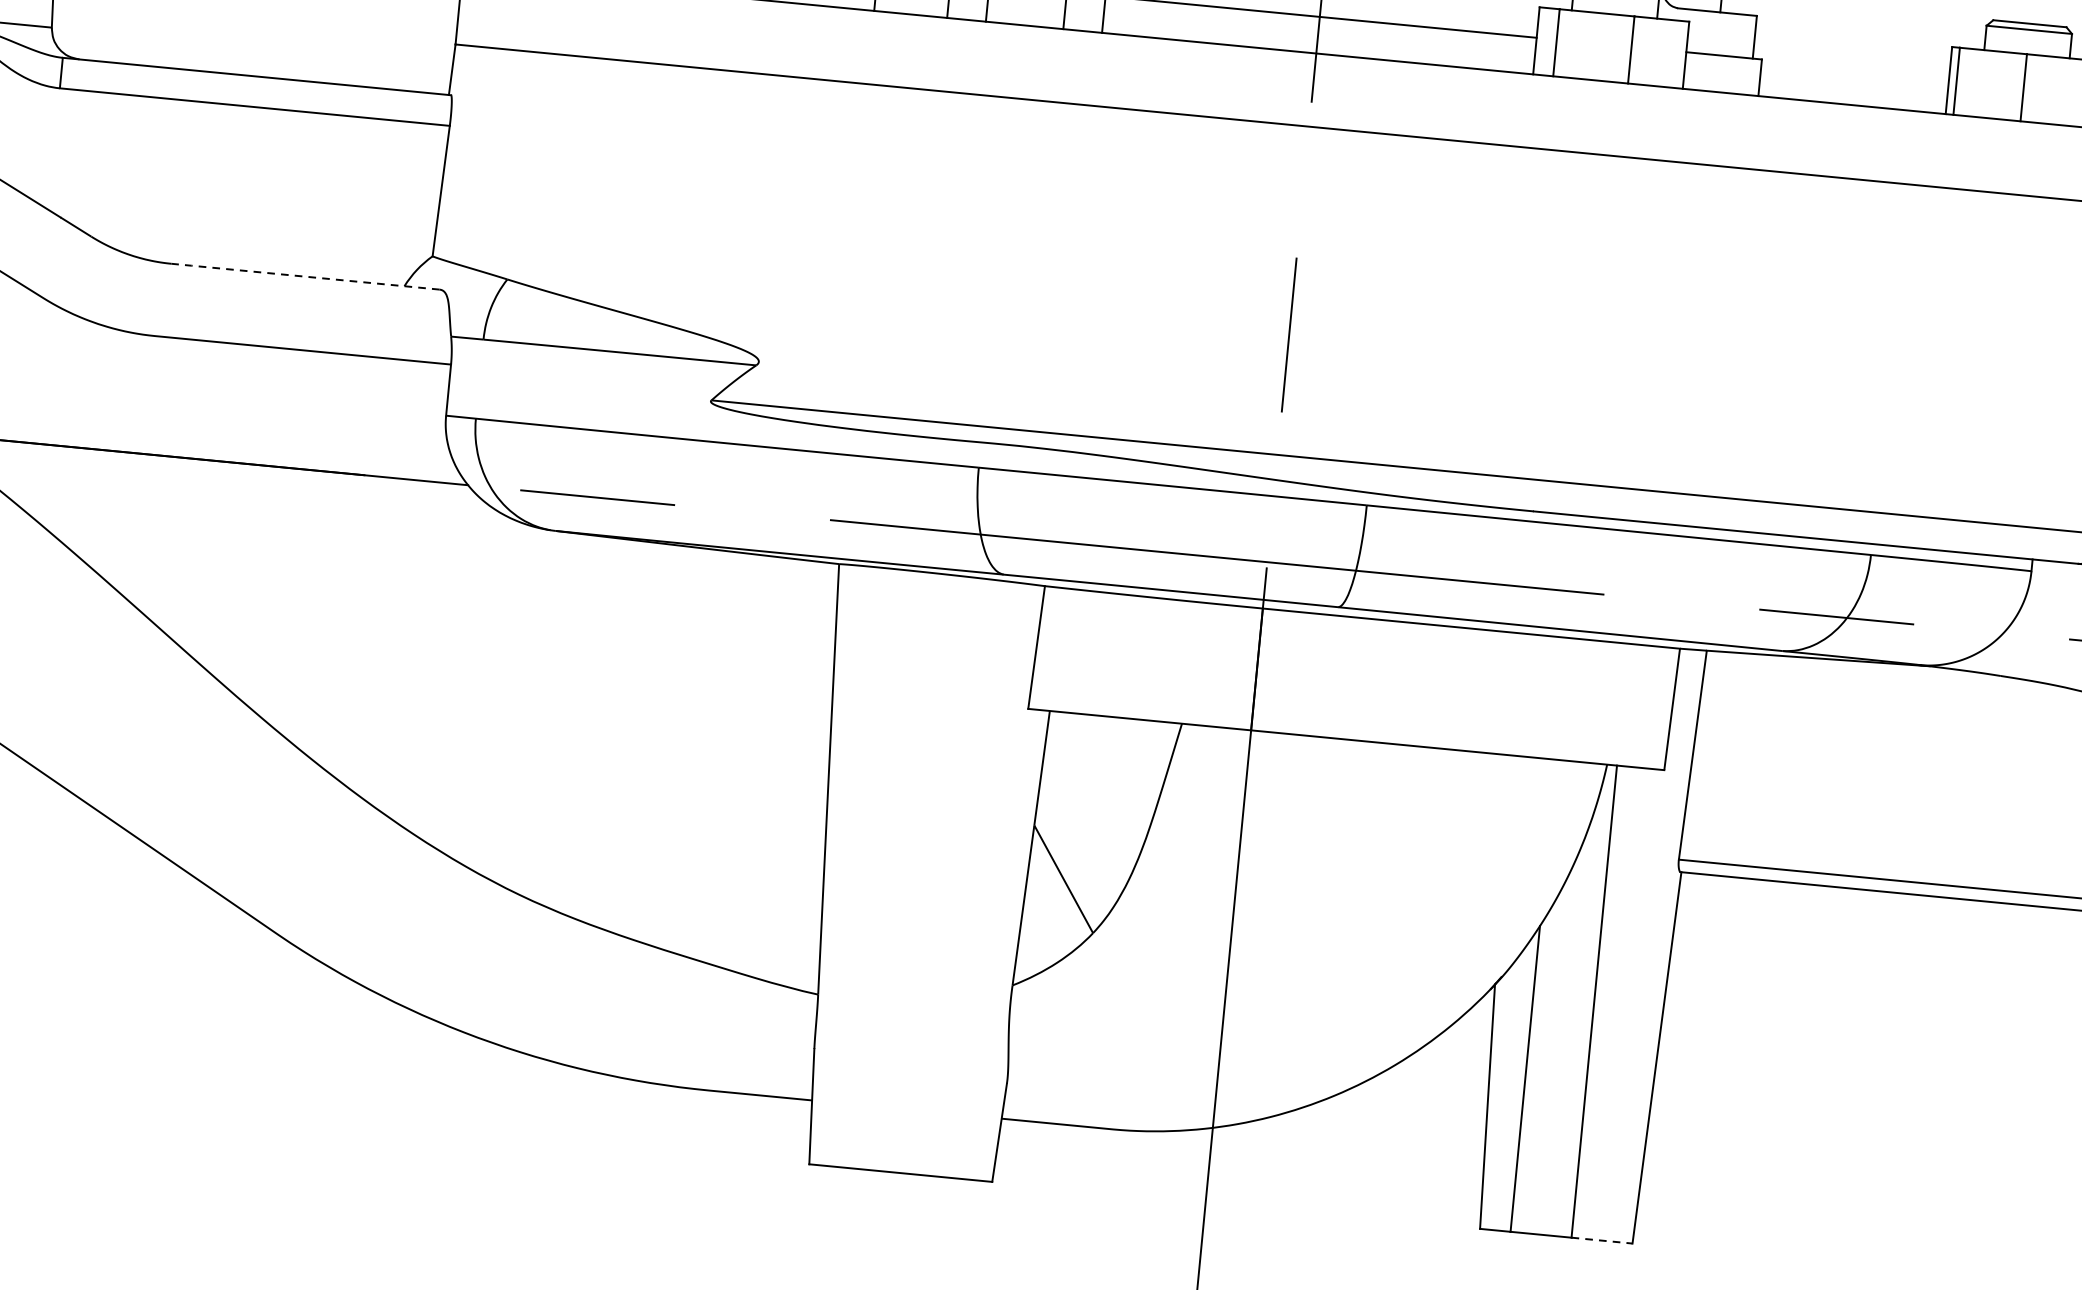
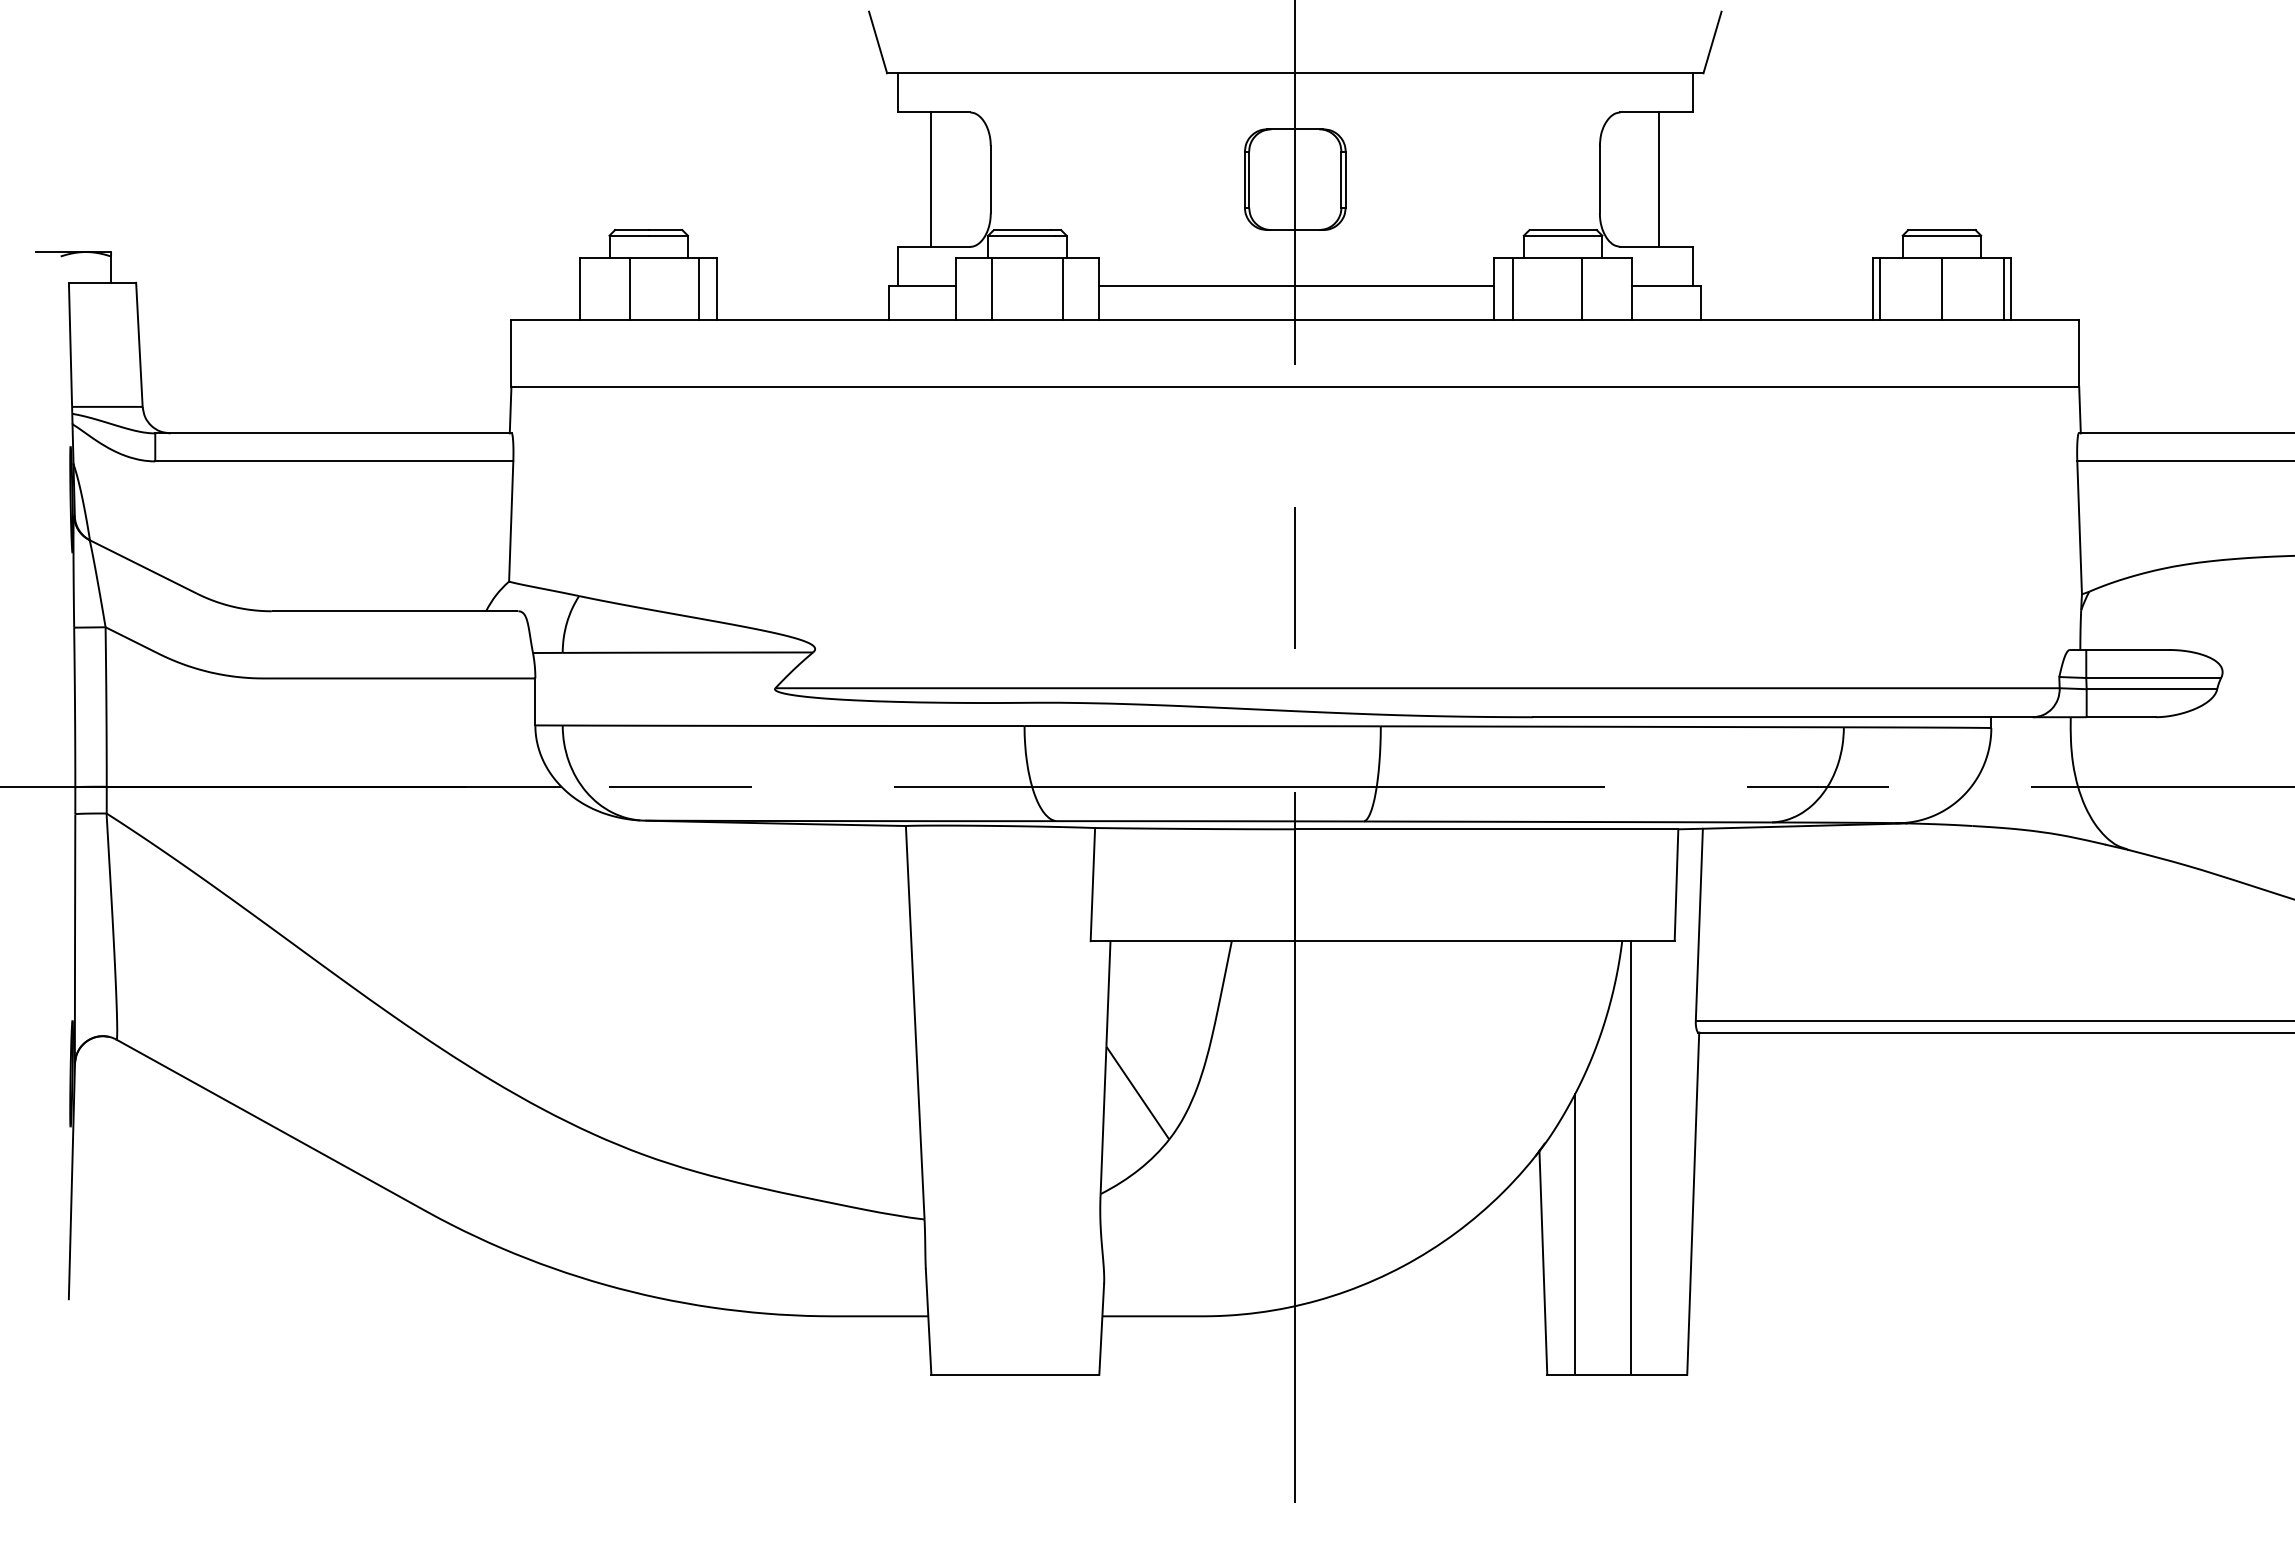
line: (303, 276) -> (393, 611), dashed -> solid
line: (1602, 1240) -> (1659, 1374), dashed -> solid

